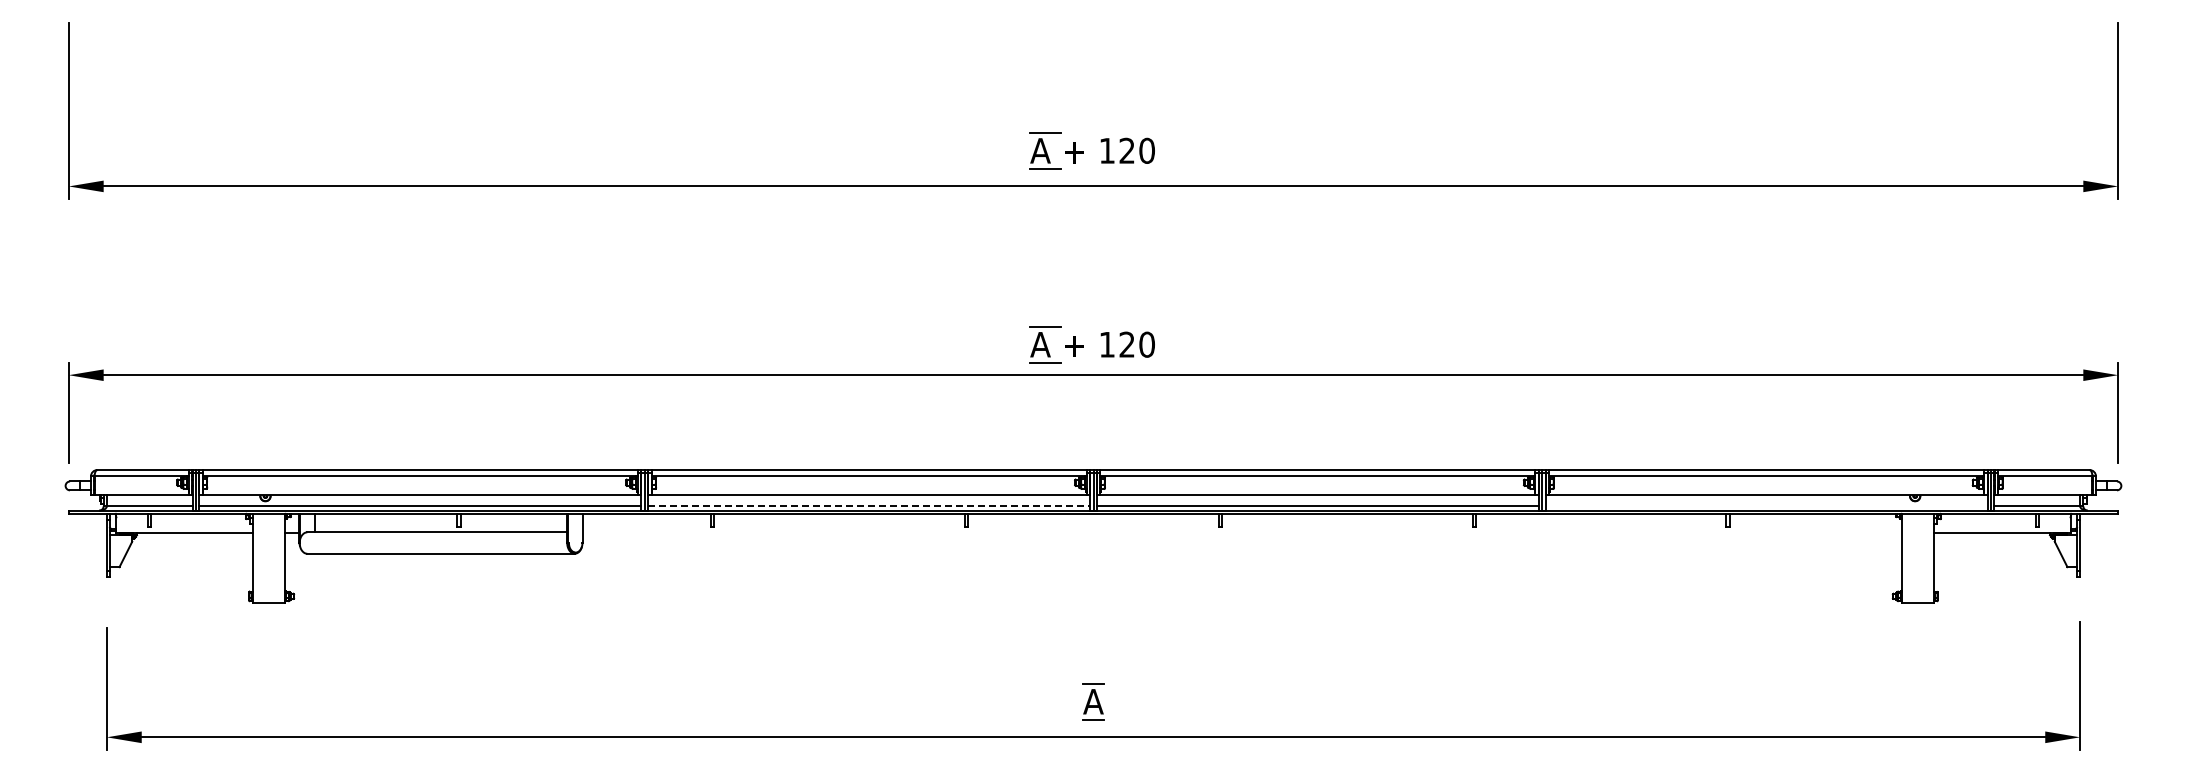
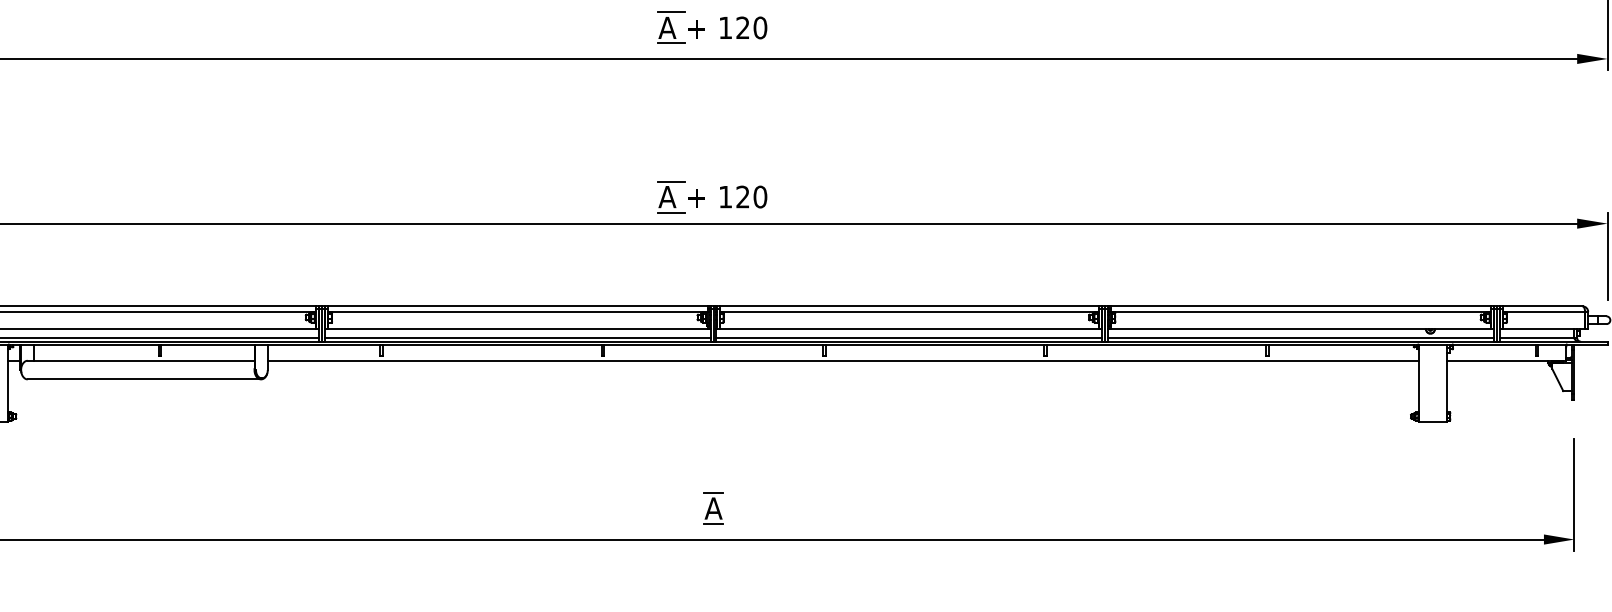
line: (869, 506) -> (518, 338), dashed -> solid
line: (1766, 506) -> (1300, 338), added
line: (1242, 532) -> (843, 360), added

